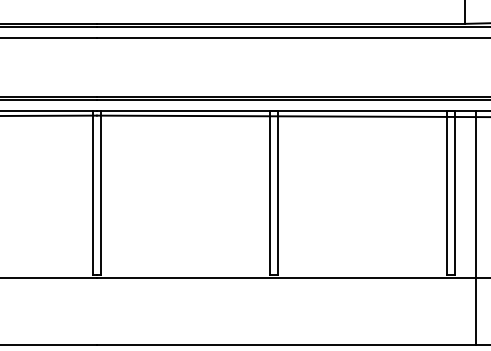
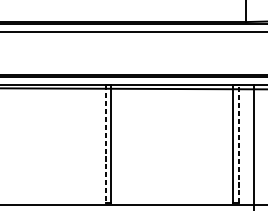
line: (454, 192) -> (238, 143), solid -> dashed
line: (270, 193) -> (105, 144), solid -> dashed

